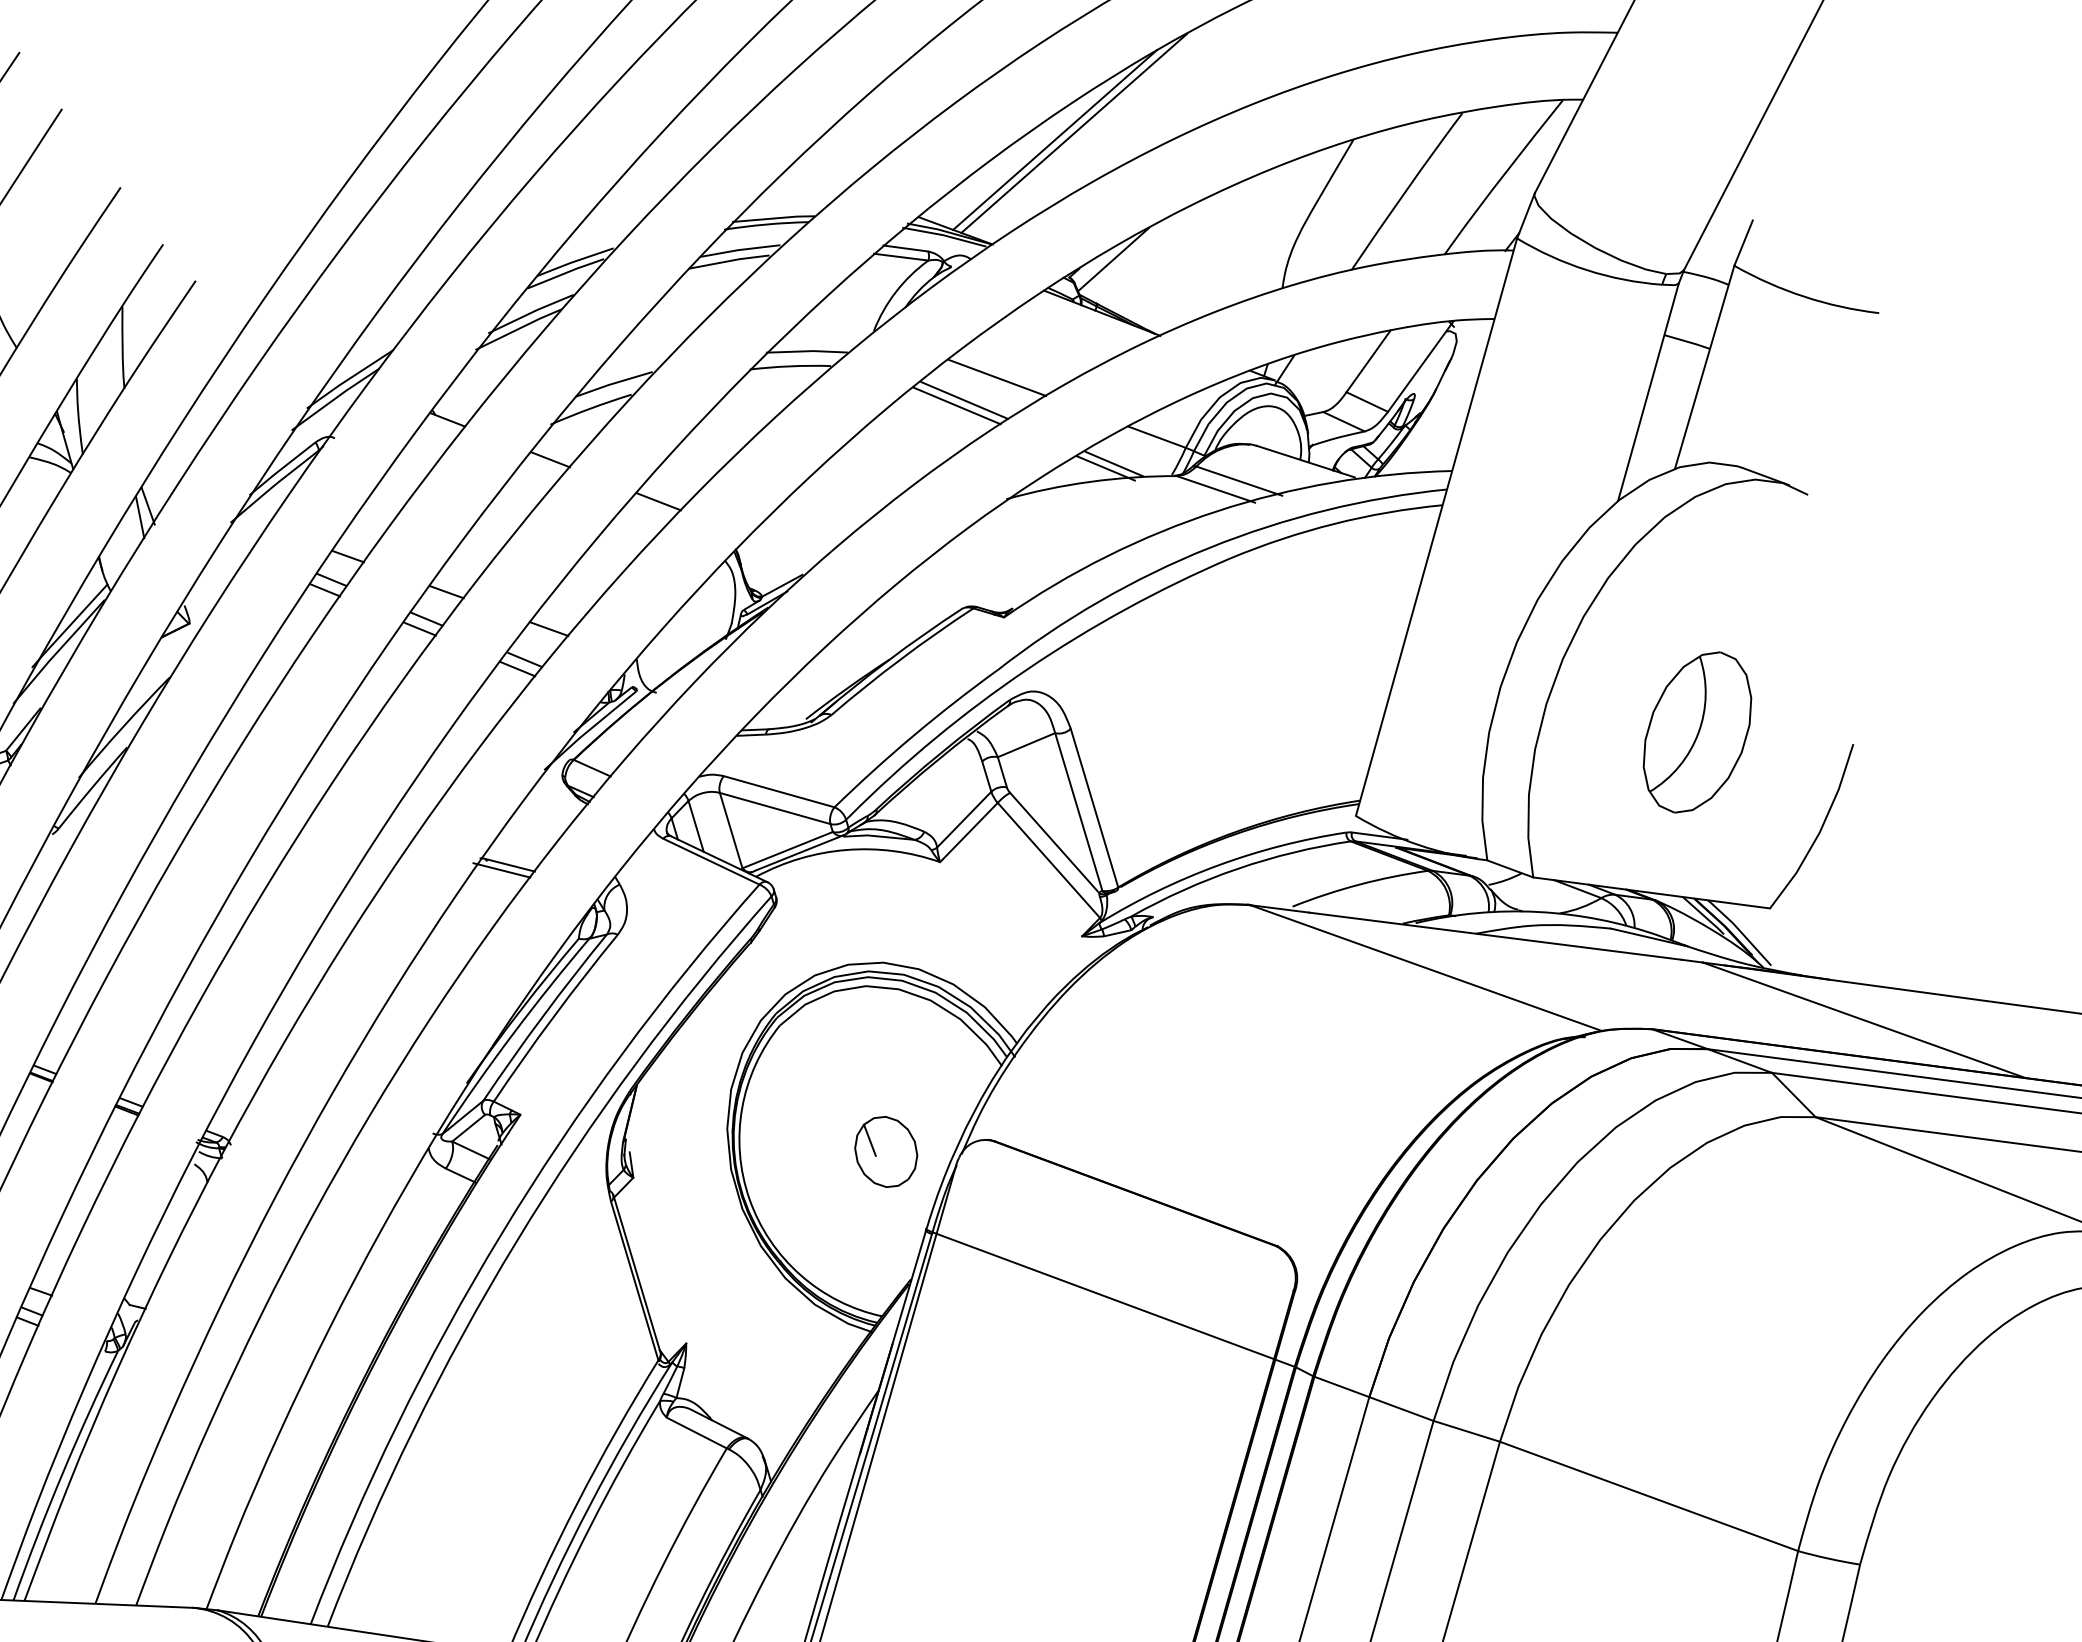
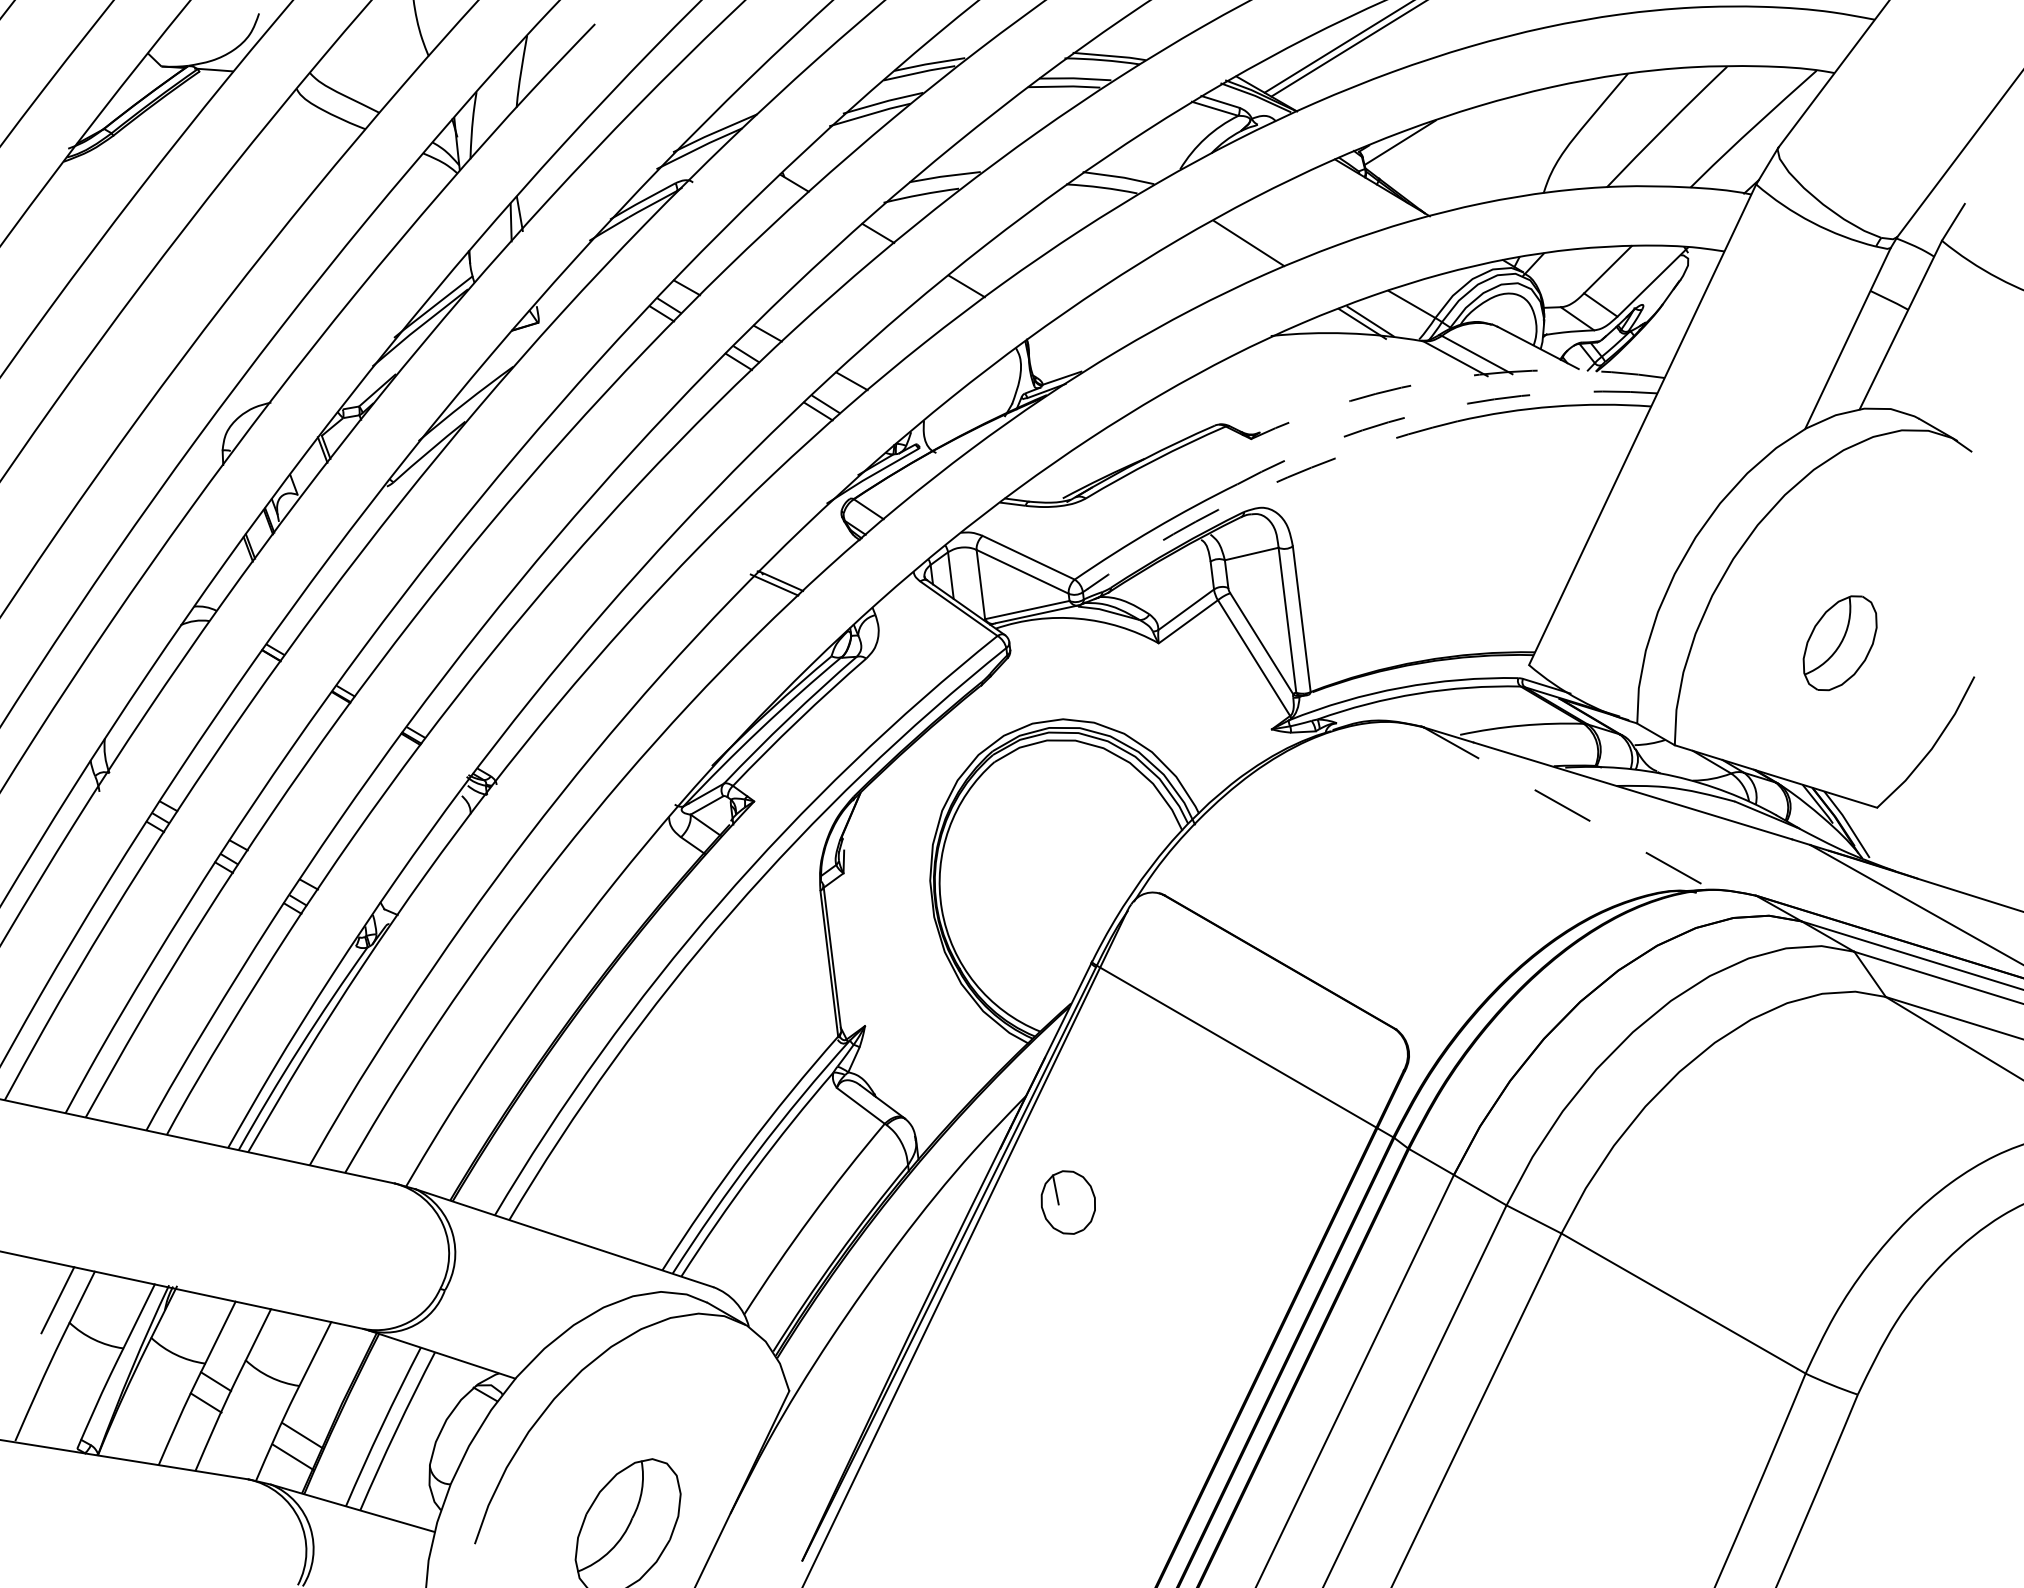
line: (996, 377) -> (1280, 228), removed
line: (956, 405) -> (1241, 246), removed
arc: (1217, 511) -> (1453, 378), solid -> dashed
arc: (1208, 547) -> (1440, 408), solid -> dashed
arc: (1028, 668) -> (1264, 487), solid -> dashed
part: (1698, 732) -> (1840, 643), size x0.7
line: (1425, 968) -> (1567, 808), solid -> dashed
part: (885, 1152) -> (1067, 1202), moved

